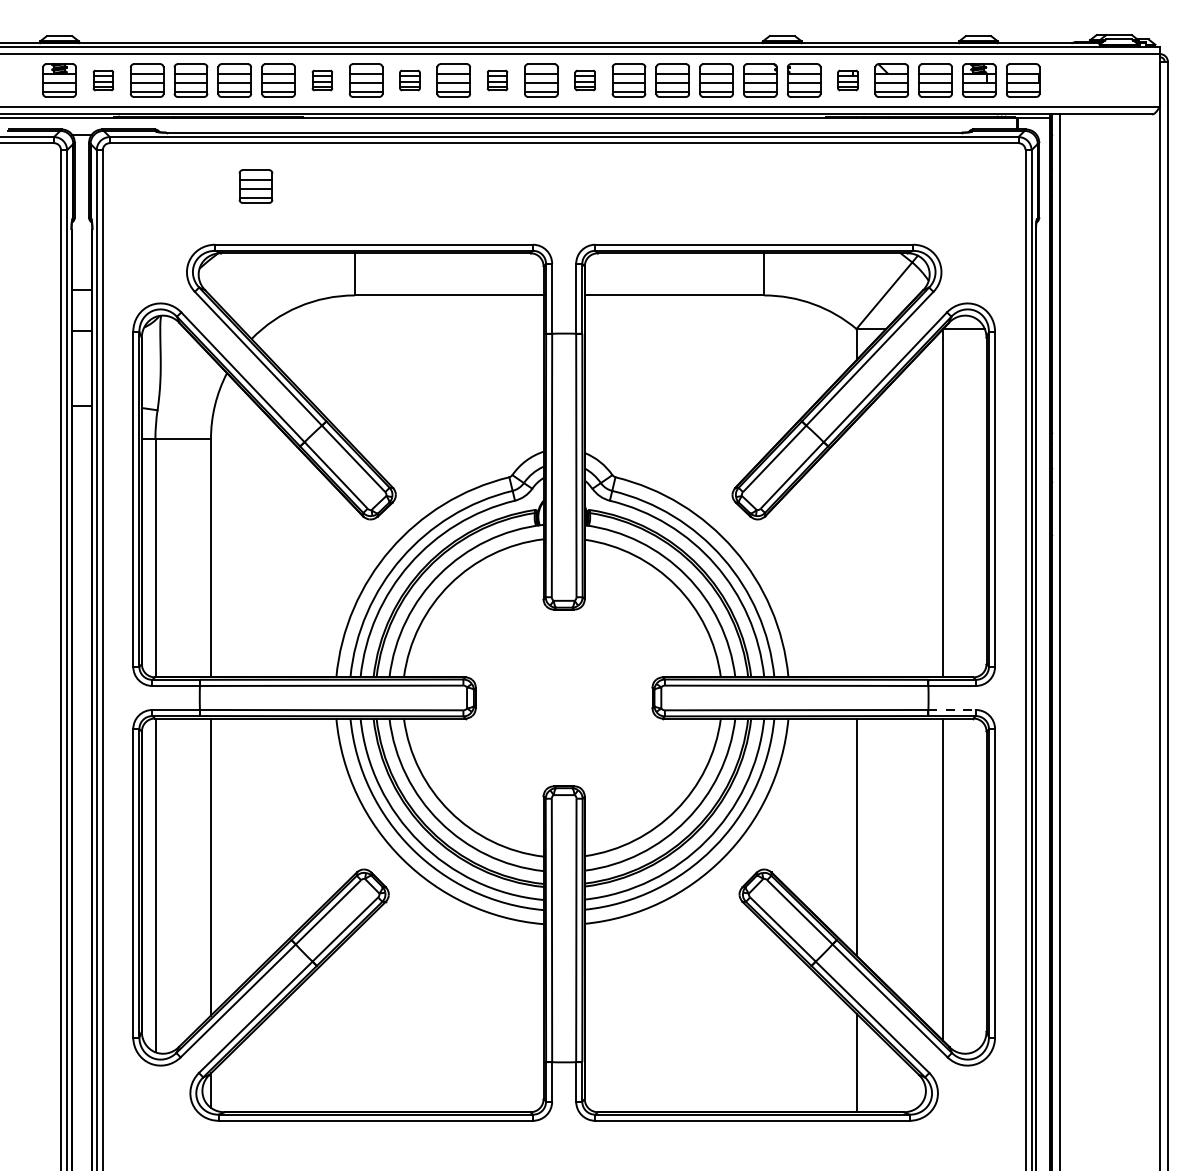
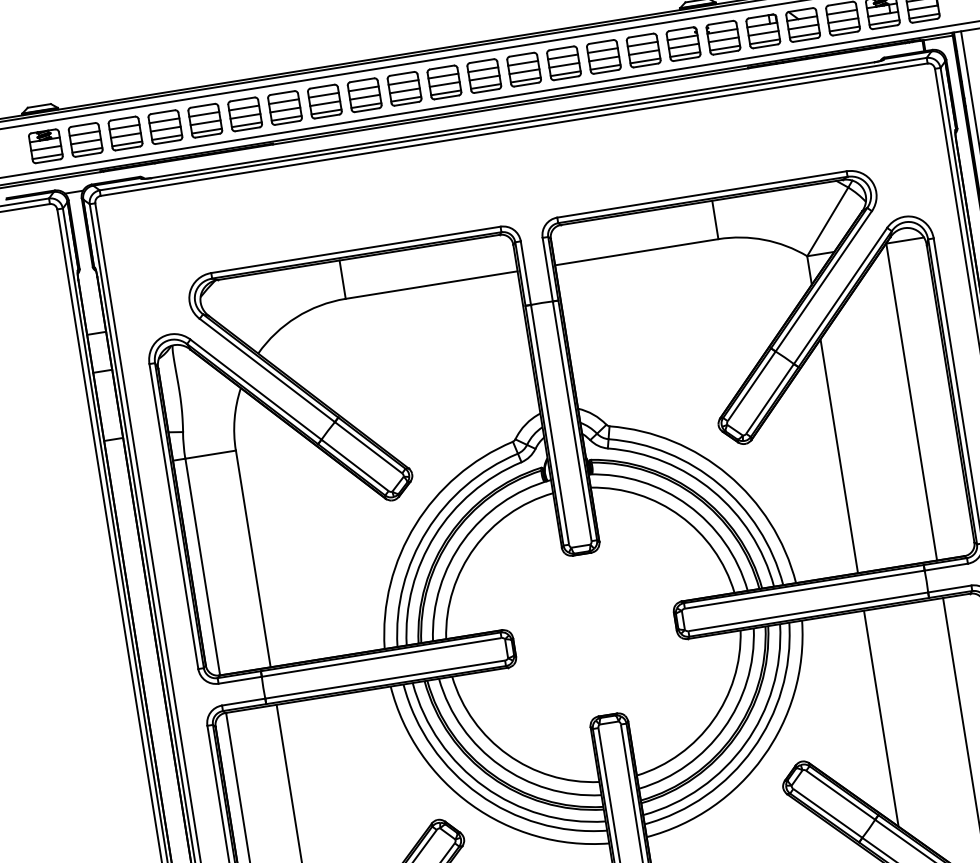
part: (103, 80) -> (85, 139), size x1.67
part: (322, 80) -> (285, 107), size x1.67
part: (409, 80) -> (364, 95), size x1.67
part: (497, 80) -> (444, 82), size x1.67
part: (585, 80) -> (524, 69), size x1.67
part: (847, 80) -> (762, 31), size x1.67
part: (255, 186) -> (239, 214), removed
line: (856, 548) -> (839, 455), added
line: (952, 709) -> (950, 588), dashed -> solid

